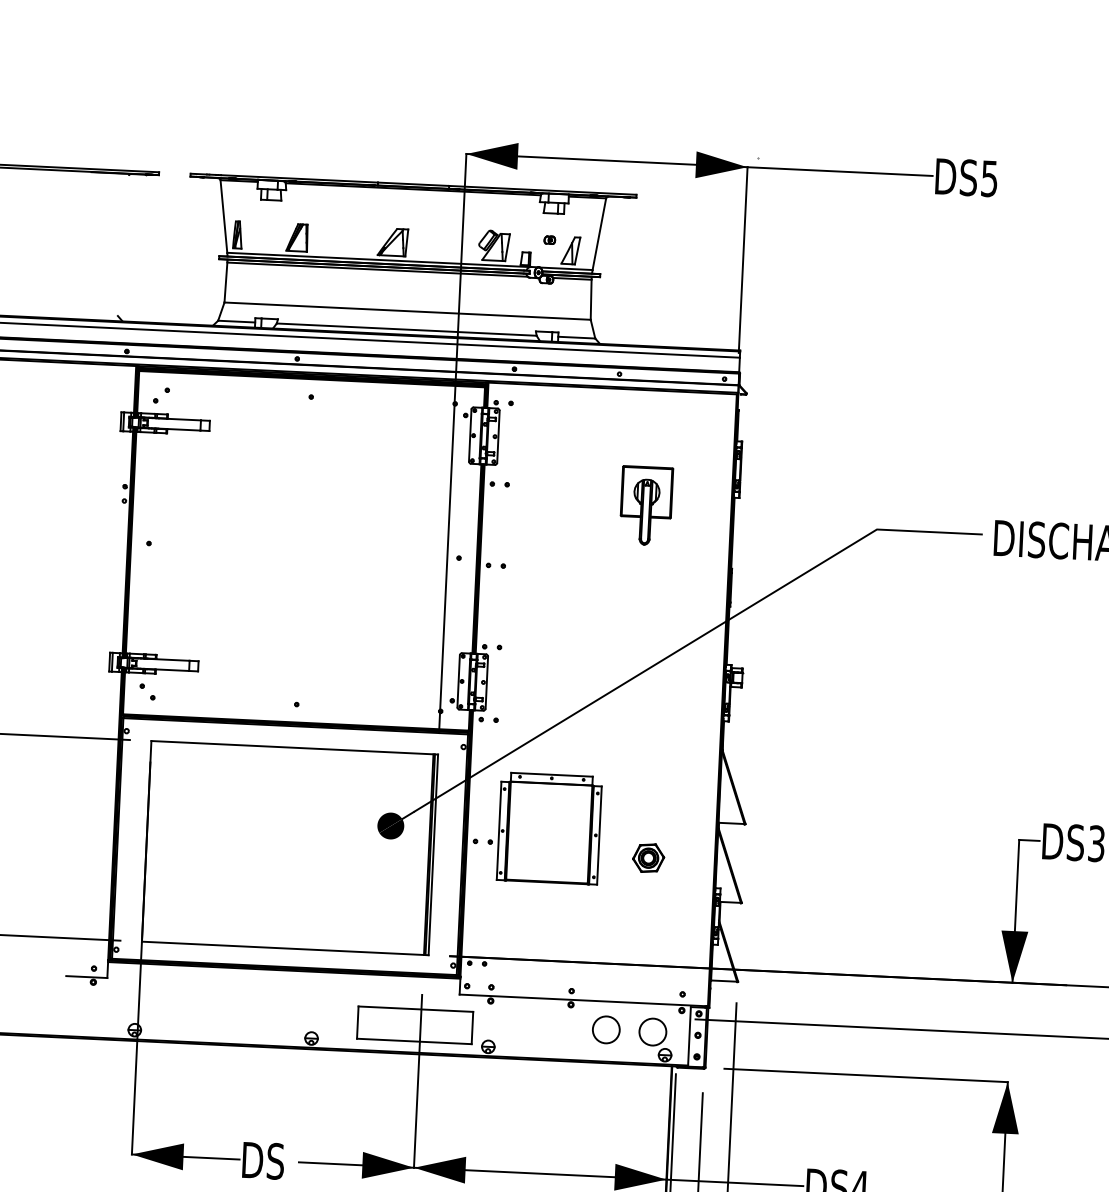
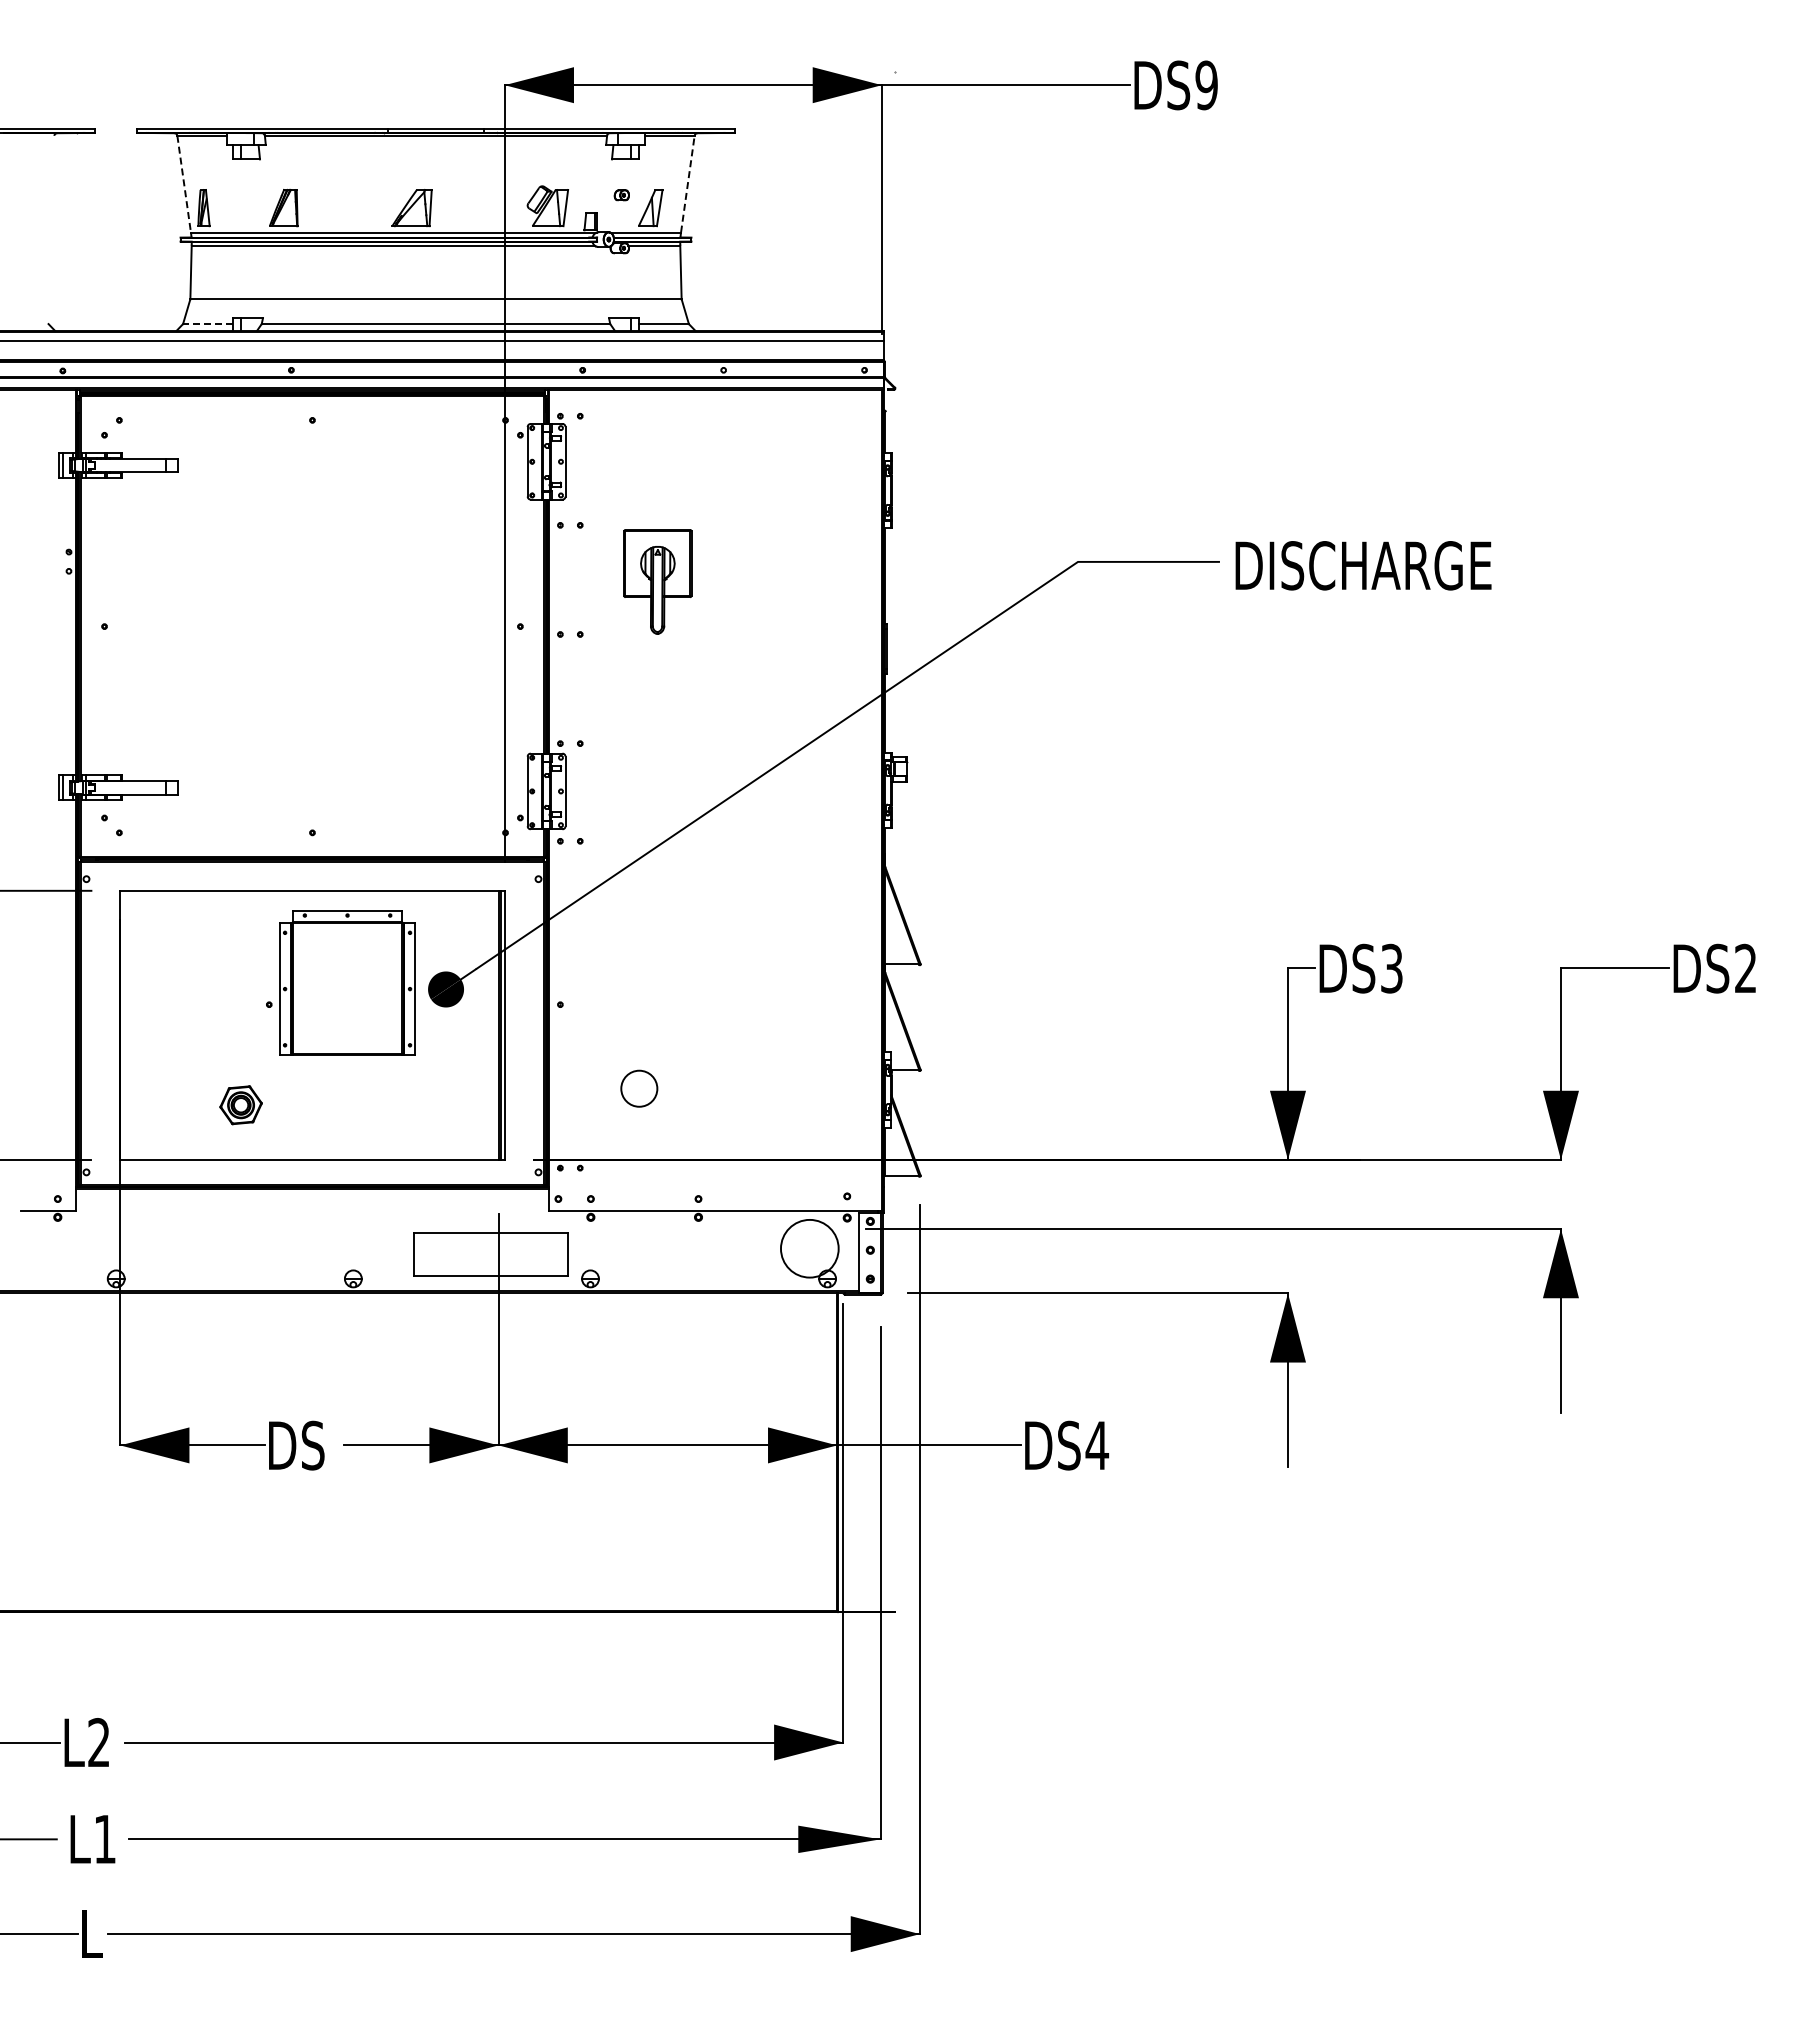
text: (989, 178) -> (1206, 85), DS5 -> DS9
line: (224, 216) -> (184, 184), solid -> dashed
line: (599, 234) -> (687, 184), solid -> dashed
line: (236, 321) -> (207, 324), solid -> dashed
part: (646, 505) -> (657, 581), moved
part: (544, 828) -> (340, 982), moved
part: (648, 858) -> (240, 1105), moved
circle: (606, 1029) -> (639, 1088), moved
circle: (652, 1031) -> (809, 1248), size x1.6

